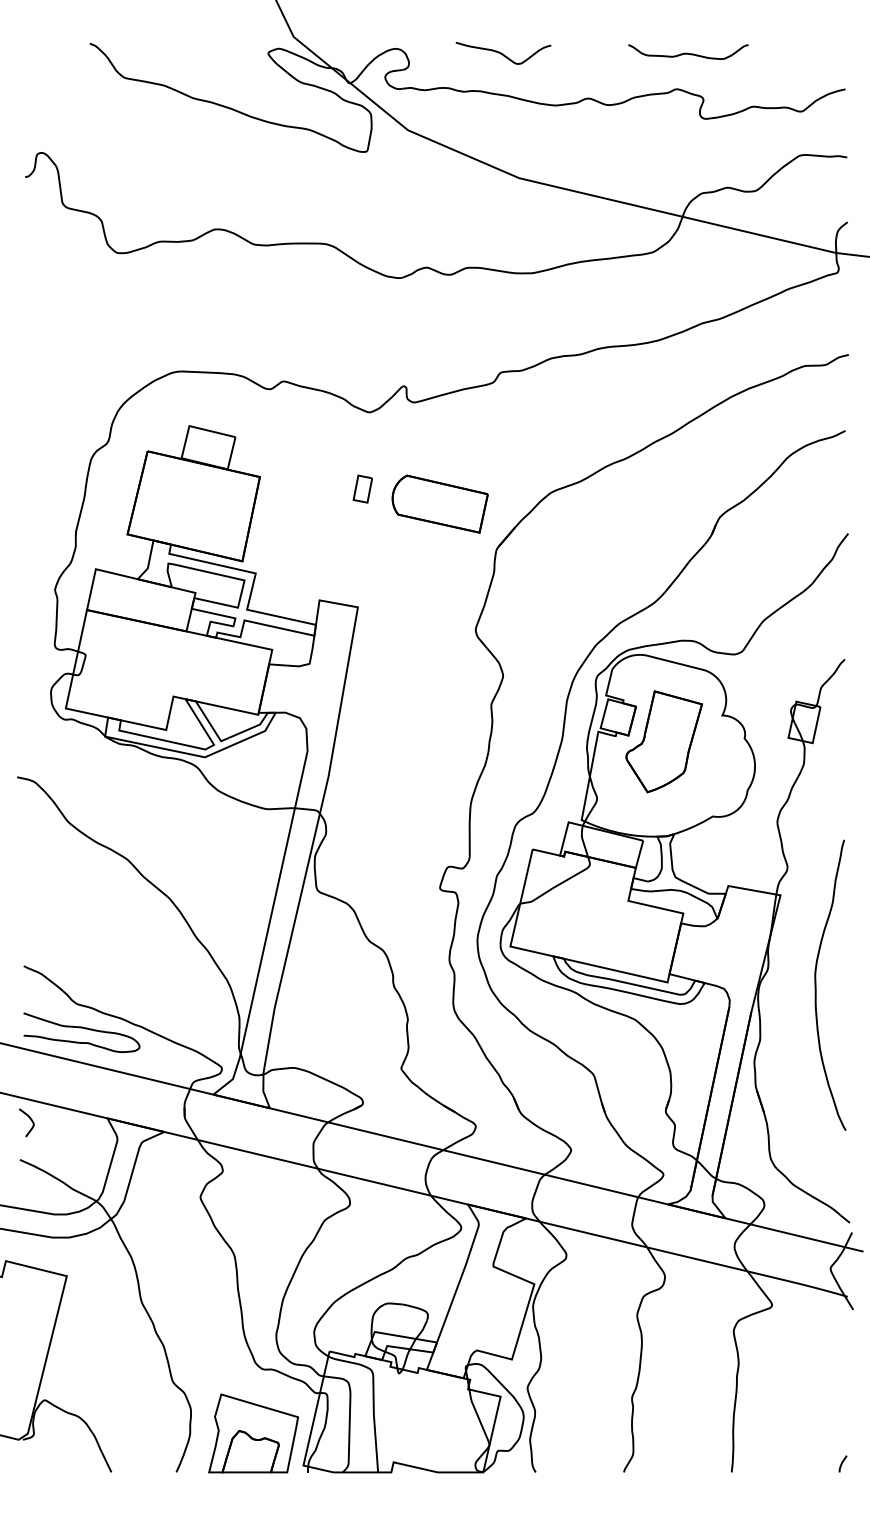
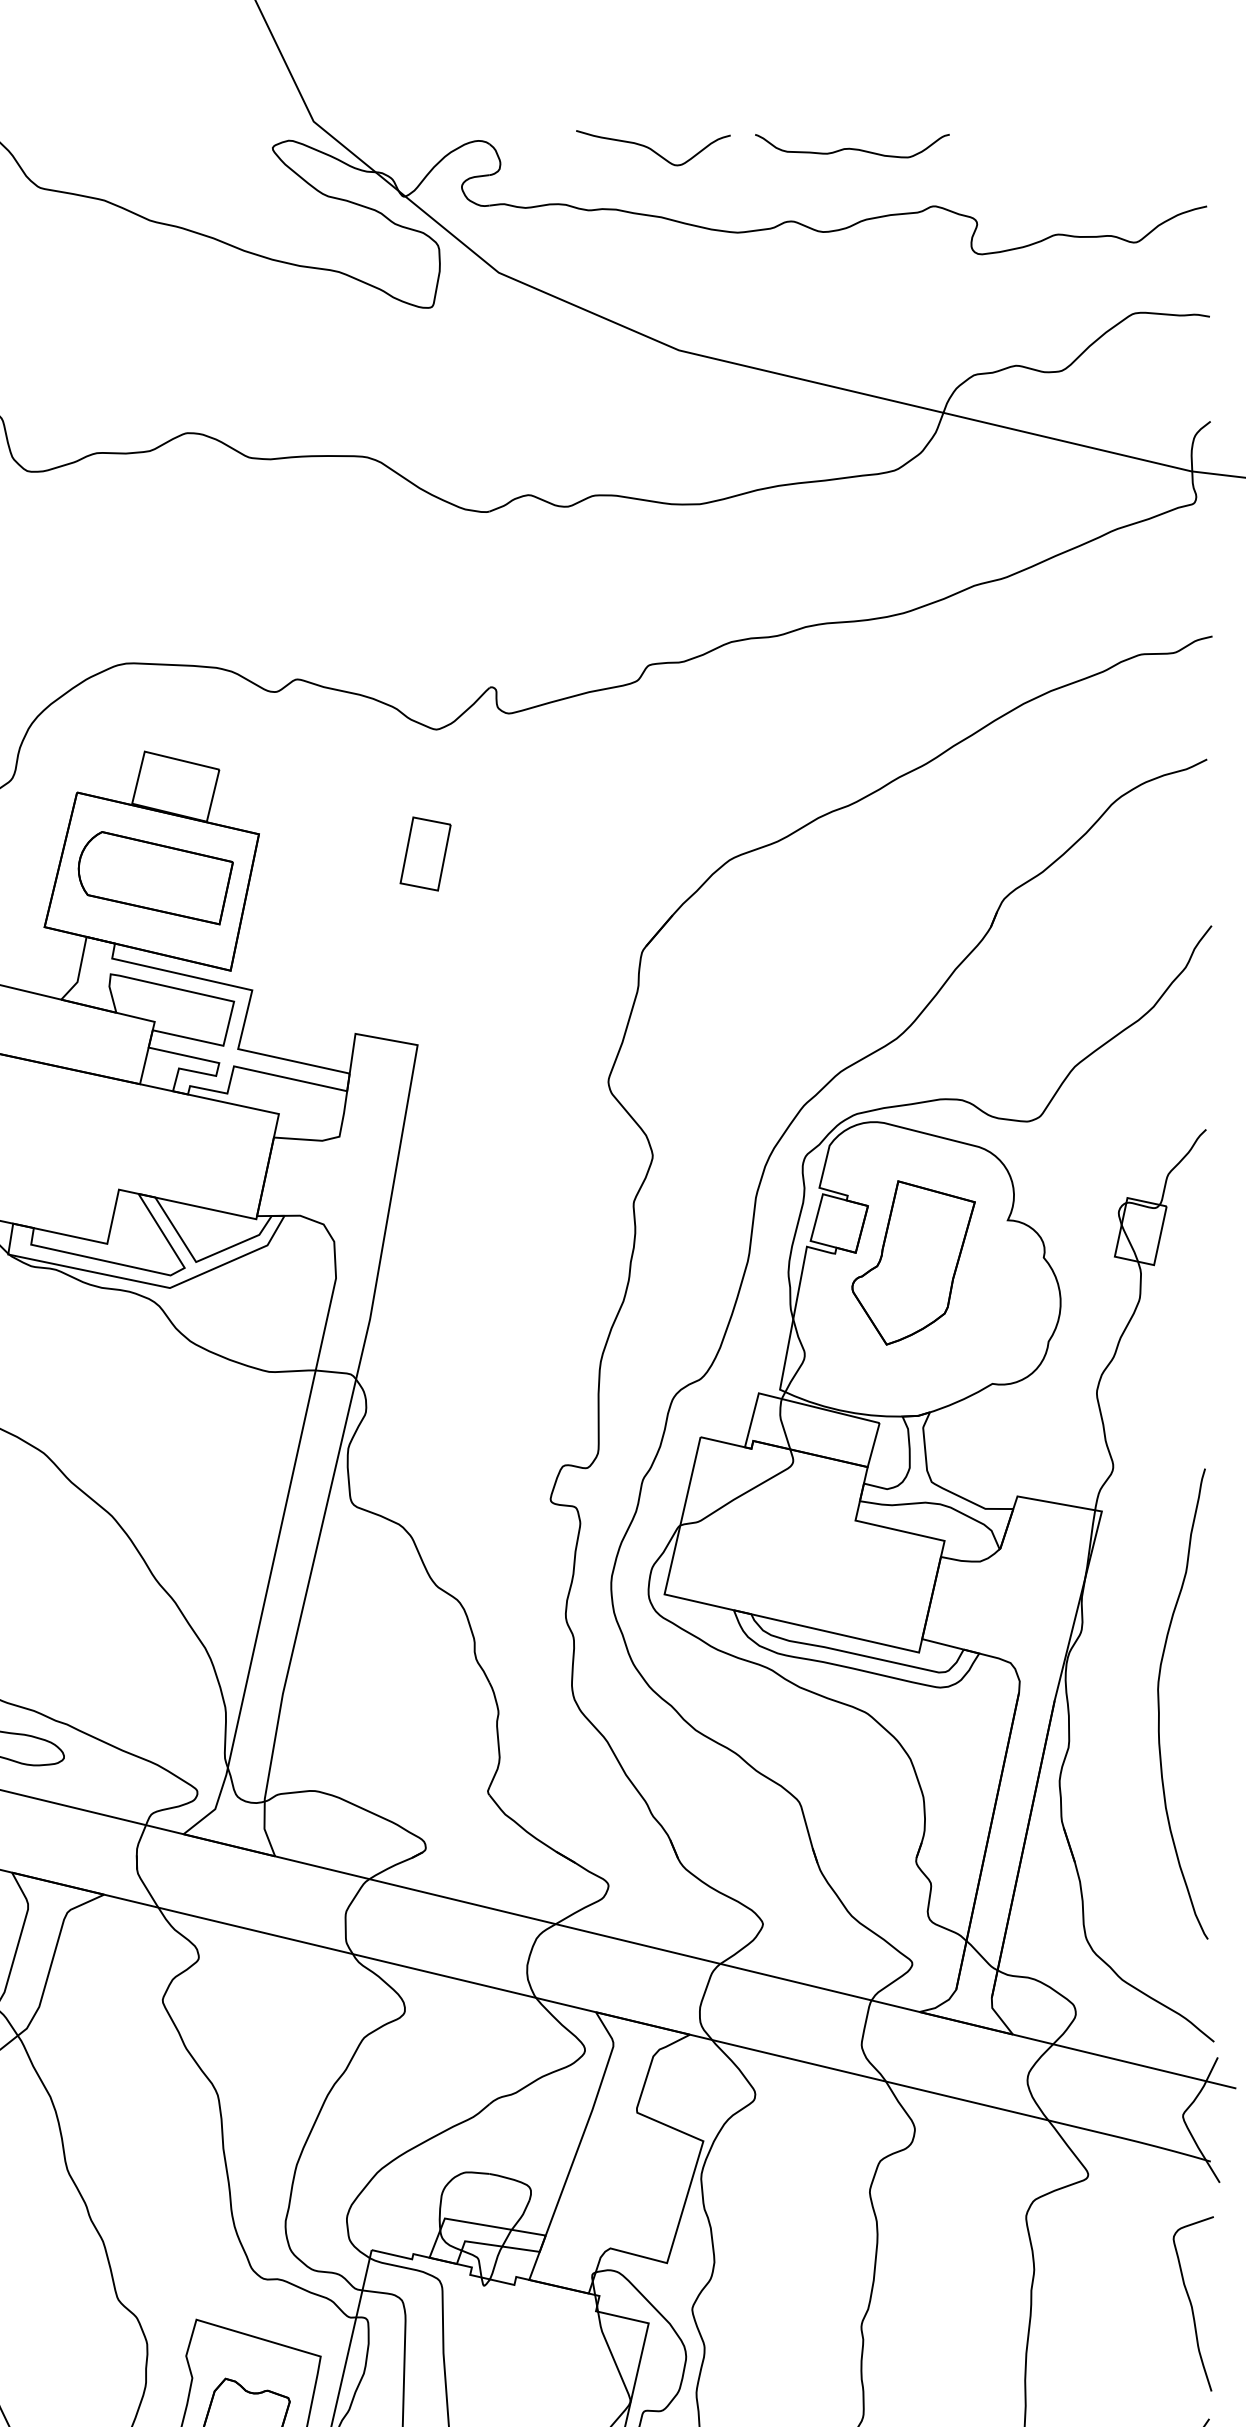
curve: (687, 52) -> (850, 146), moved
part: (362, 488) -> (425, 852), size x1.67
part: (439, 503) -> (154, 877), moved
curve: (816, 984) -> (1160, 1702), moved
curve: (836, 1384) -> (1192, 2303), added

